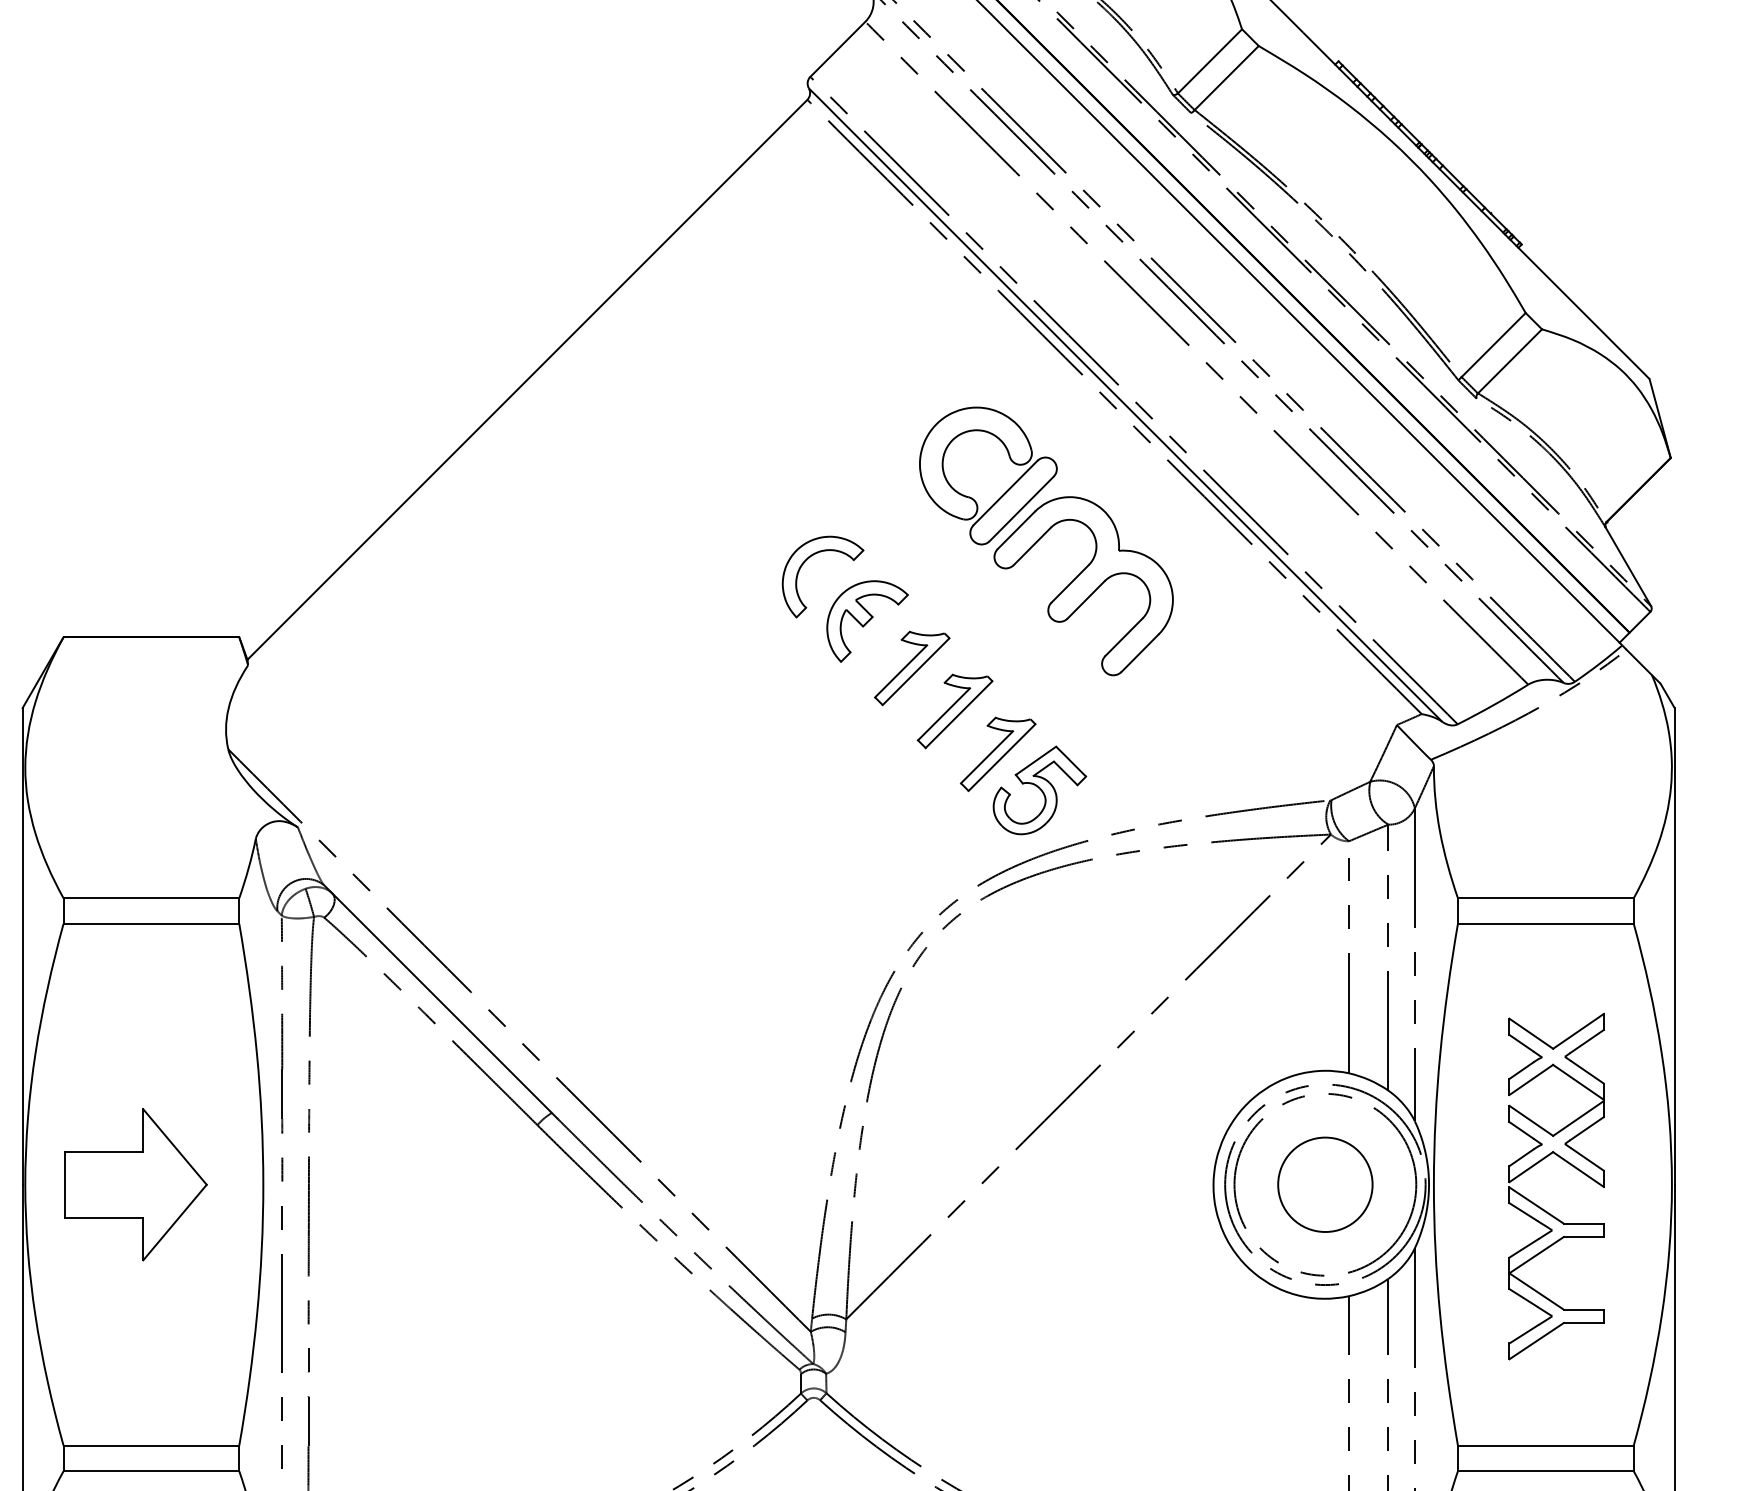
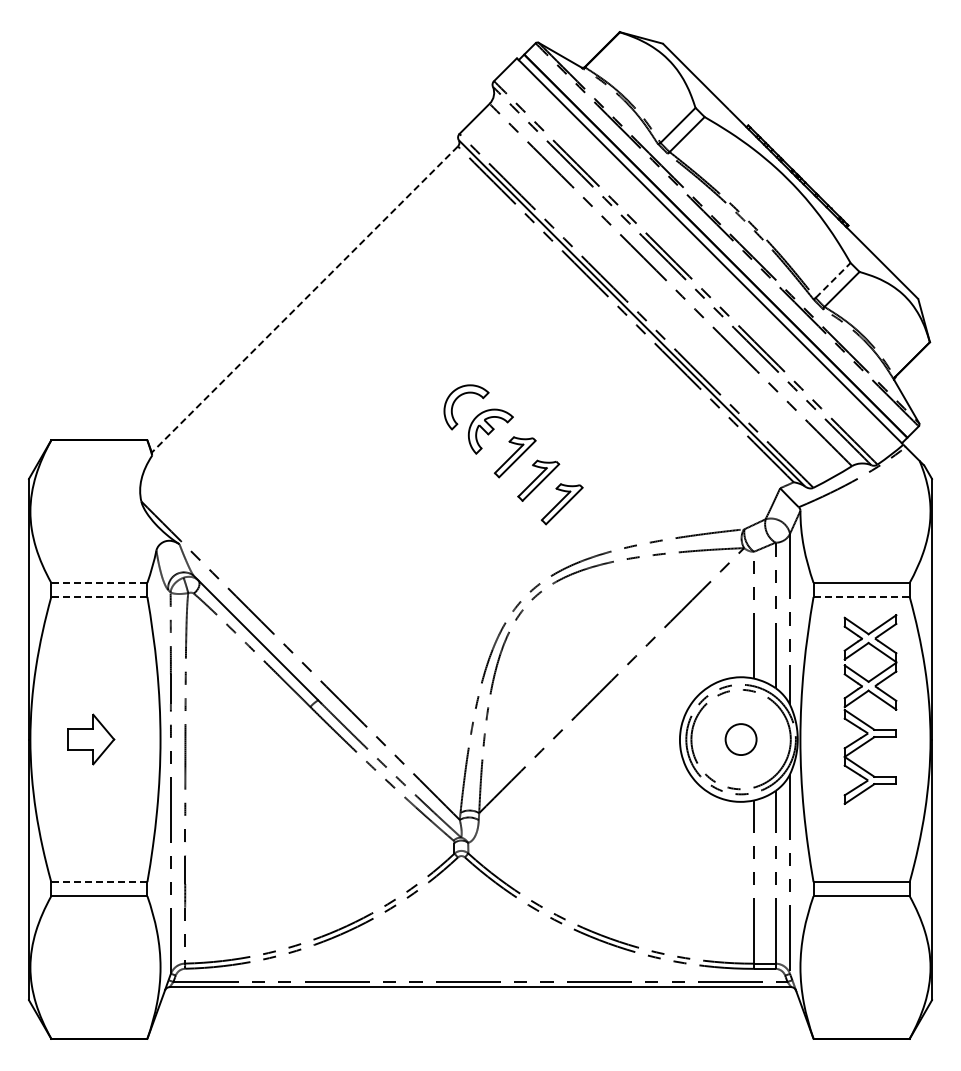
line: (1494, 345) -> (833, 280), solid -> dashed
line: (526, 379) -> (304, 299), solid -> dashed
part: (1046, 540) -> (588, 387), removed
part: (1038, 789) -> (584, 523), removed
line: (149, 897) -> (98, 582), solid -> dashed
line: (149, 923) -> (98, 596), solid -> dashed
line: (1547, 923) -> (862, 596), solid -> dashed
part: (1567, 1164) -> (876, 697), moved
part: (135, 1184) -> (90, 739), size x0.6
circle: (1324, 1184) -> (740, 739), size x0.6
line: (149, 1446) -> (98, 882), solid -> dashed

